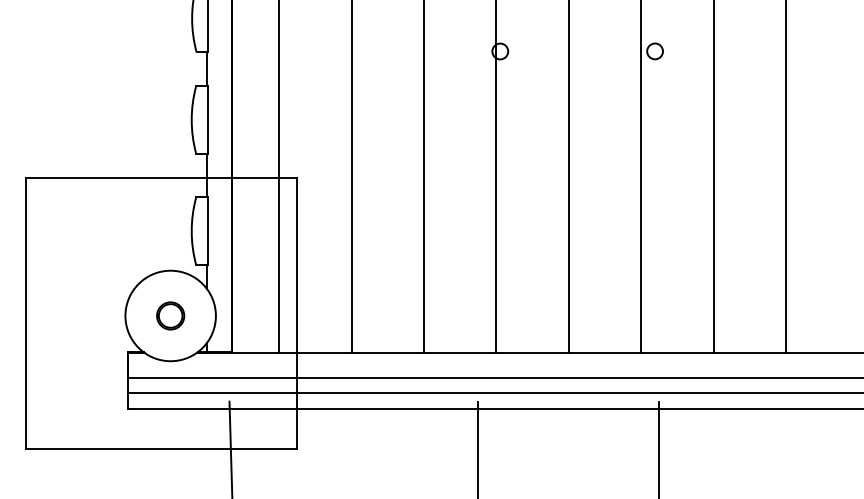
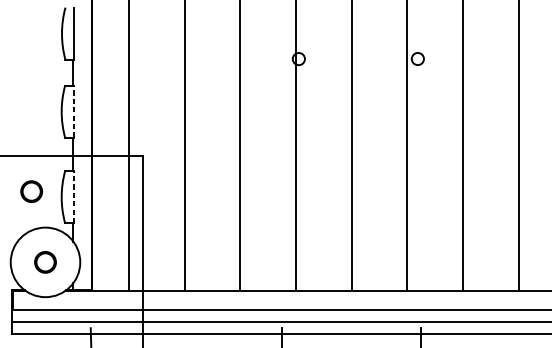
line: (207, 119) -> (73, 111), solid -> dashed
part: (152, 223) -> (31, 191), added
line: (207, 231) -> (73, 197), solid -> dashed

